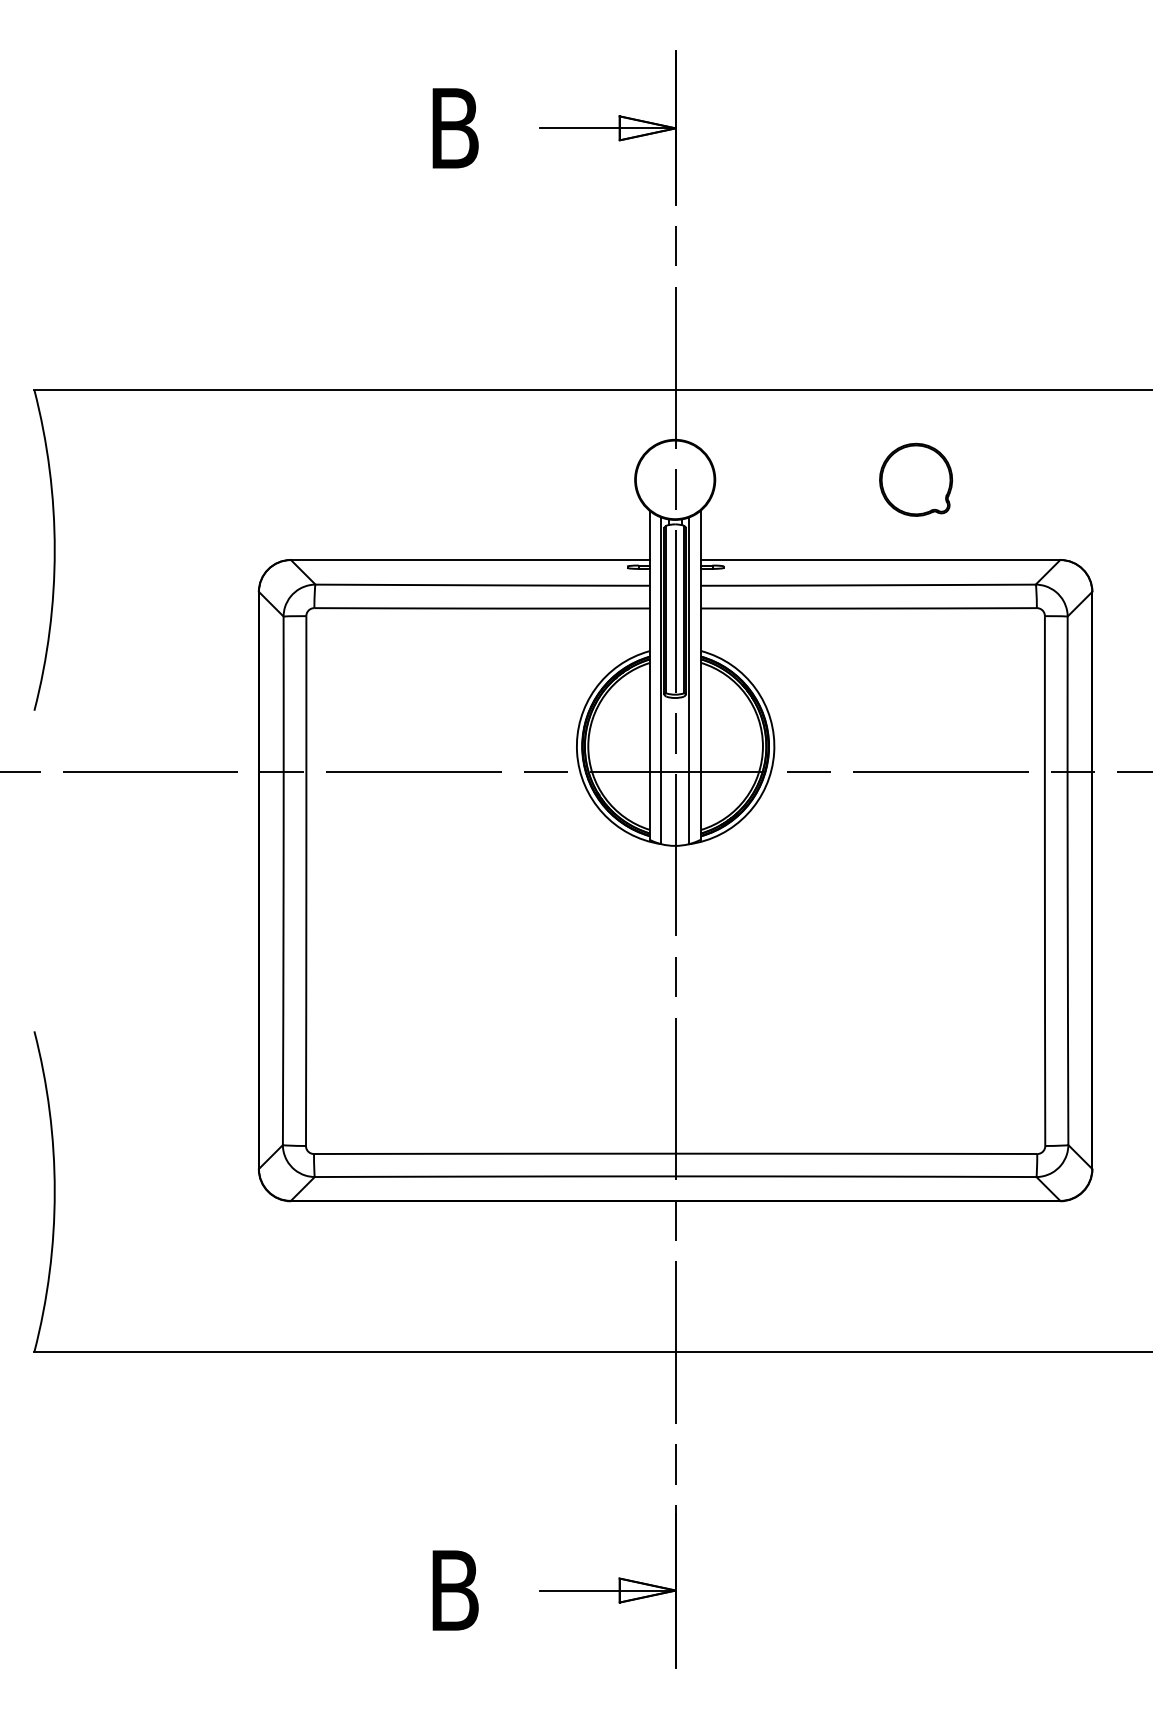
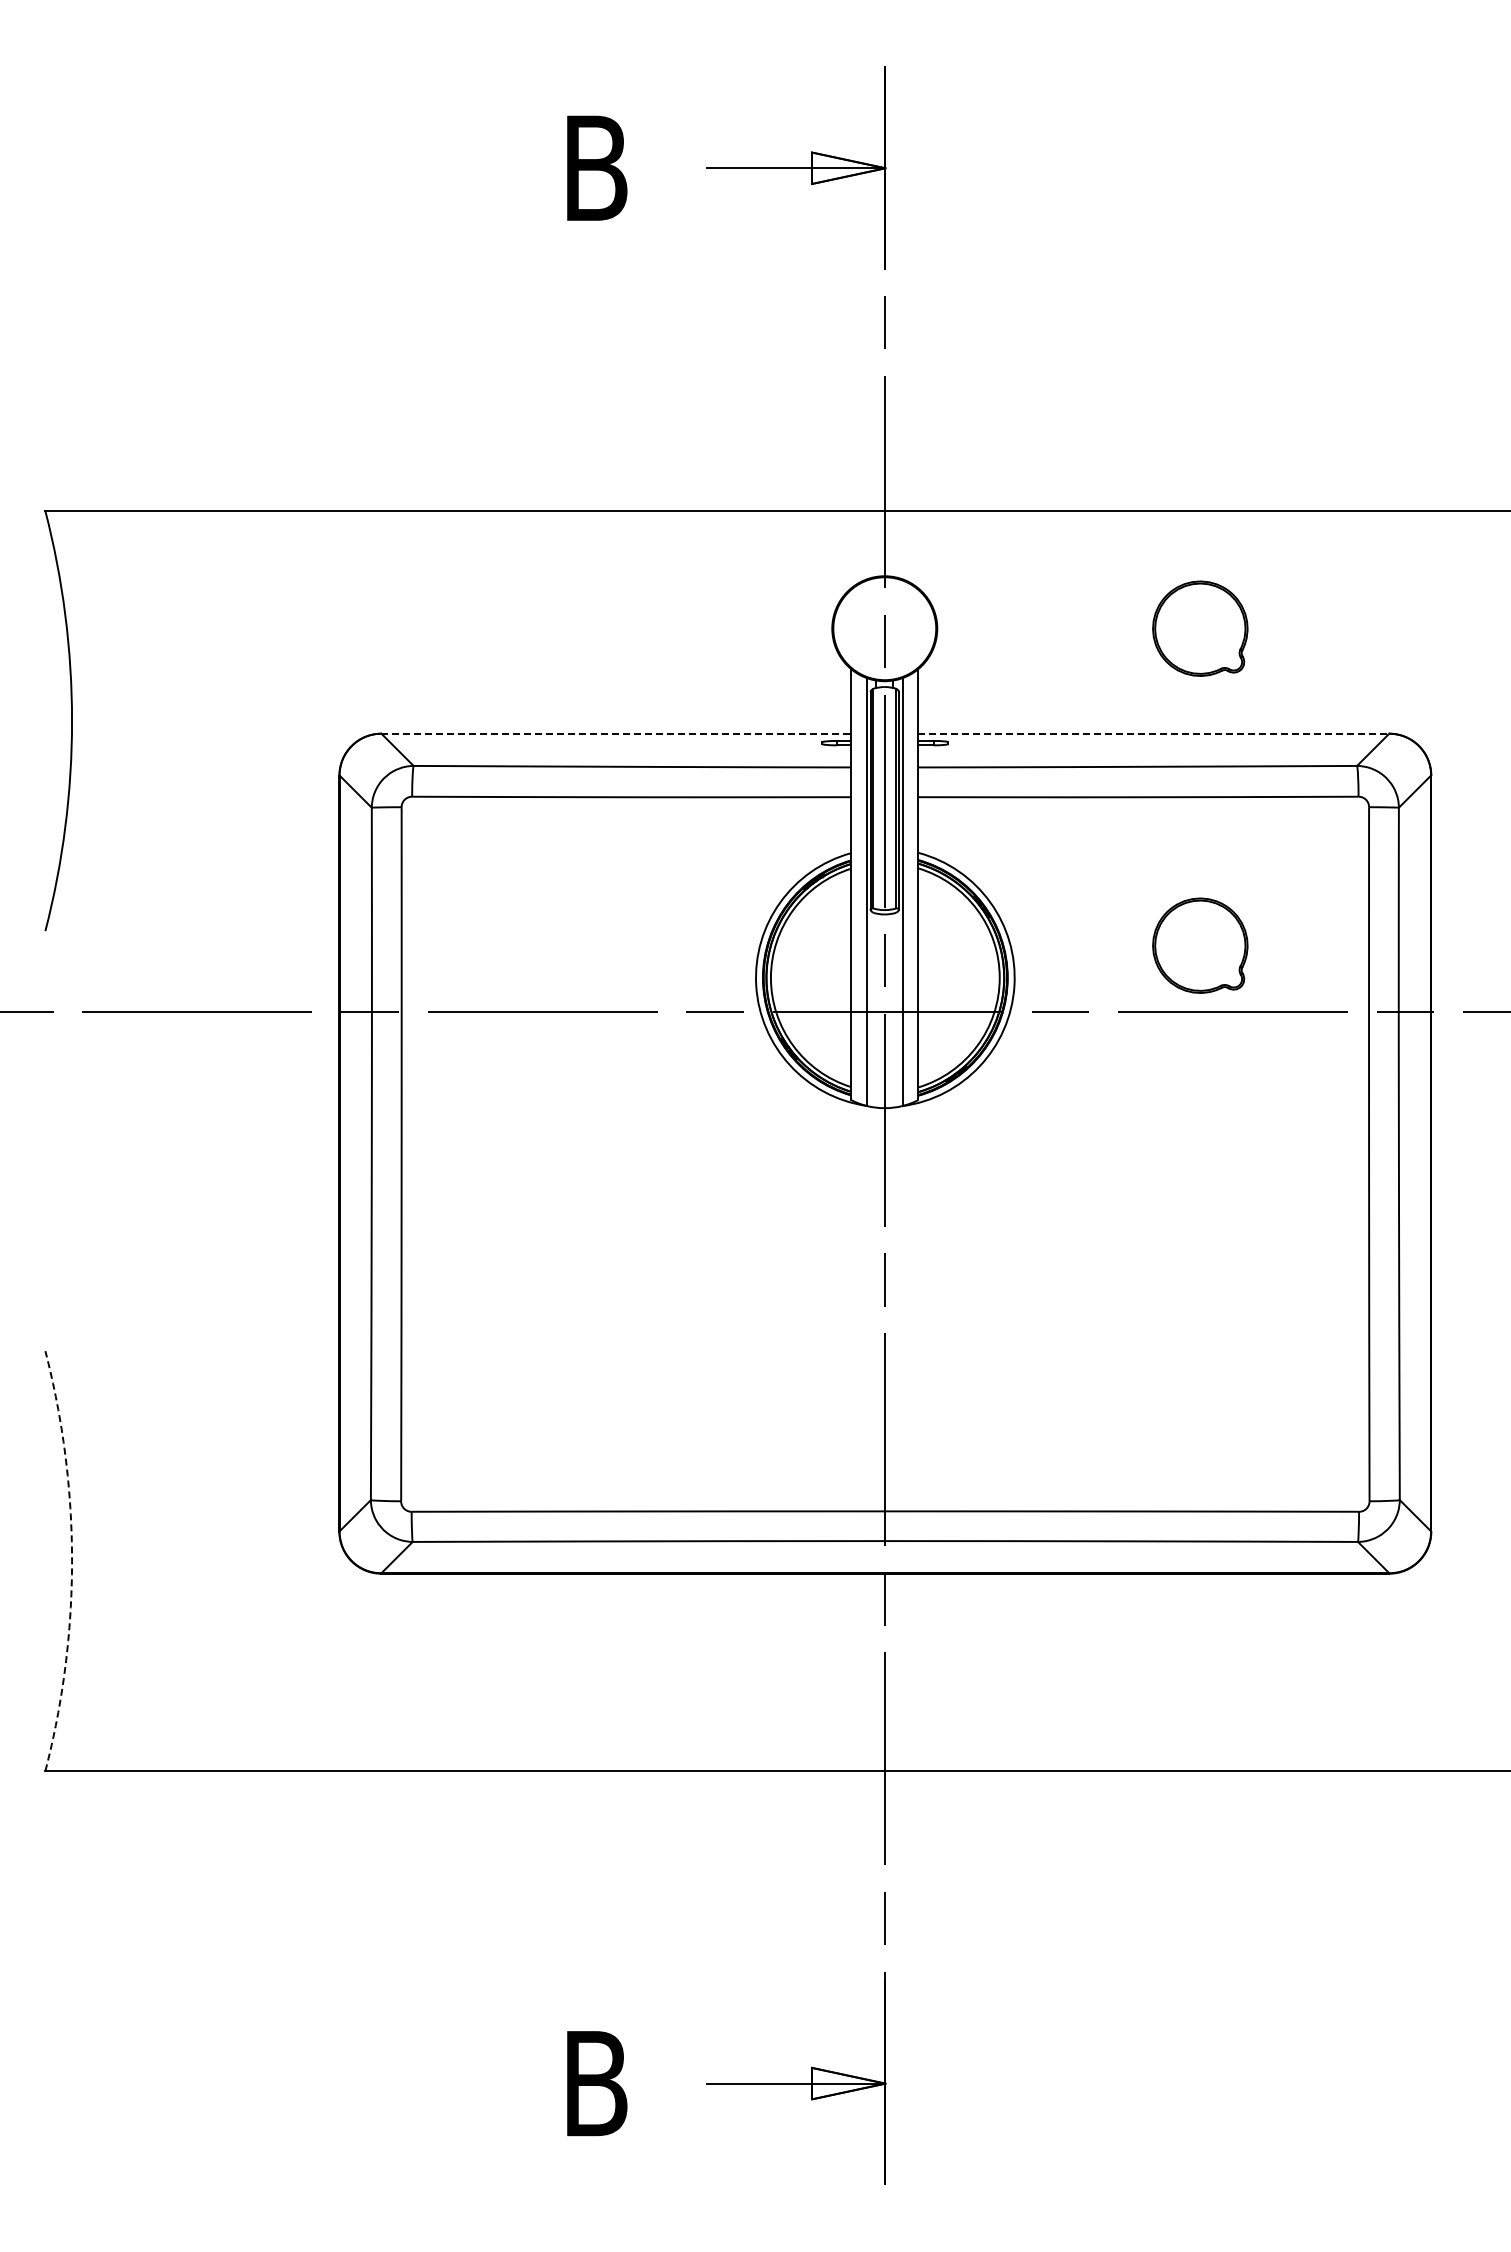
line: (470, 559) -> (616, 733), solid -> dashed
line: (881, 559) -> (1154, 733), solid -> dashed
part: (916, 721) -> (1200, 945), added
arc: (55, 1191) -> (72, 1561), solid -> dashed

